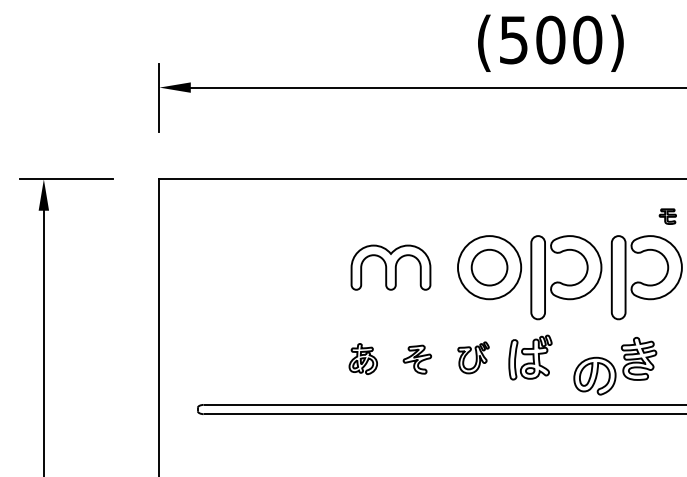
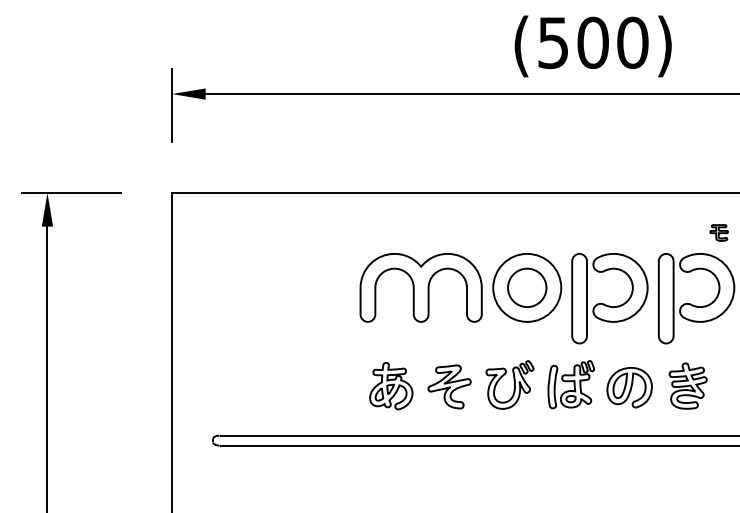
part: (390, 267) -> (420, 287), size x1.43
part: (473, 357) -> (509, 384), size x1.43
part: (363, 359) -> (391, 386), size x1.43
part: (417, 359) -> (449, 386), size x1.43
part: (594, 375) -> (629, 387), moved

